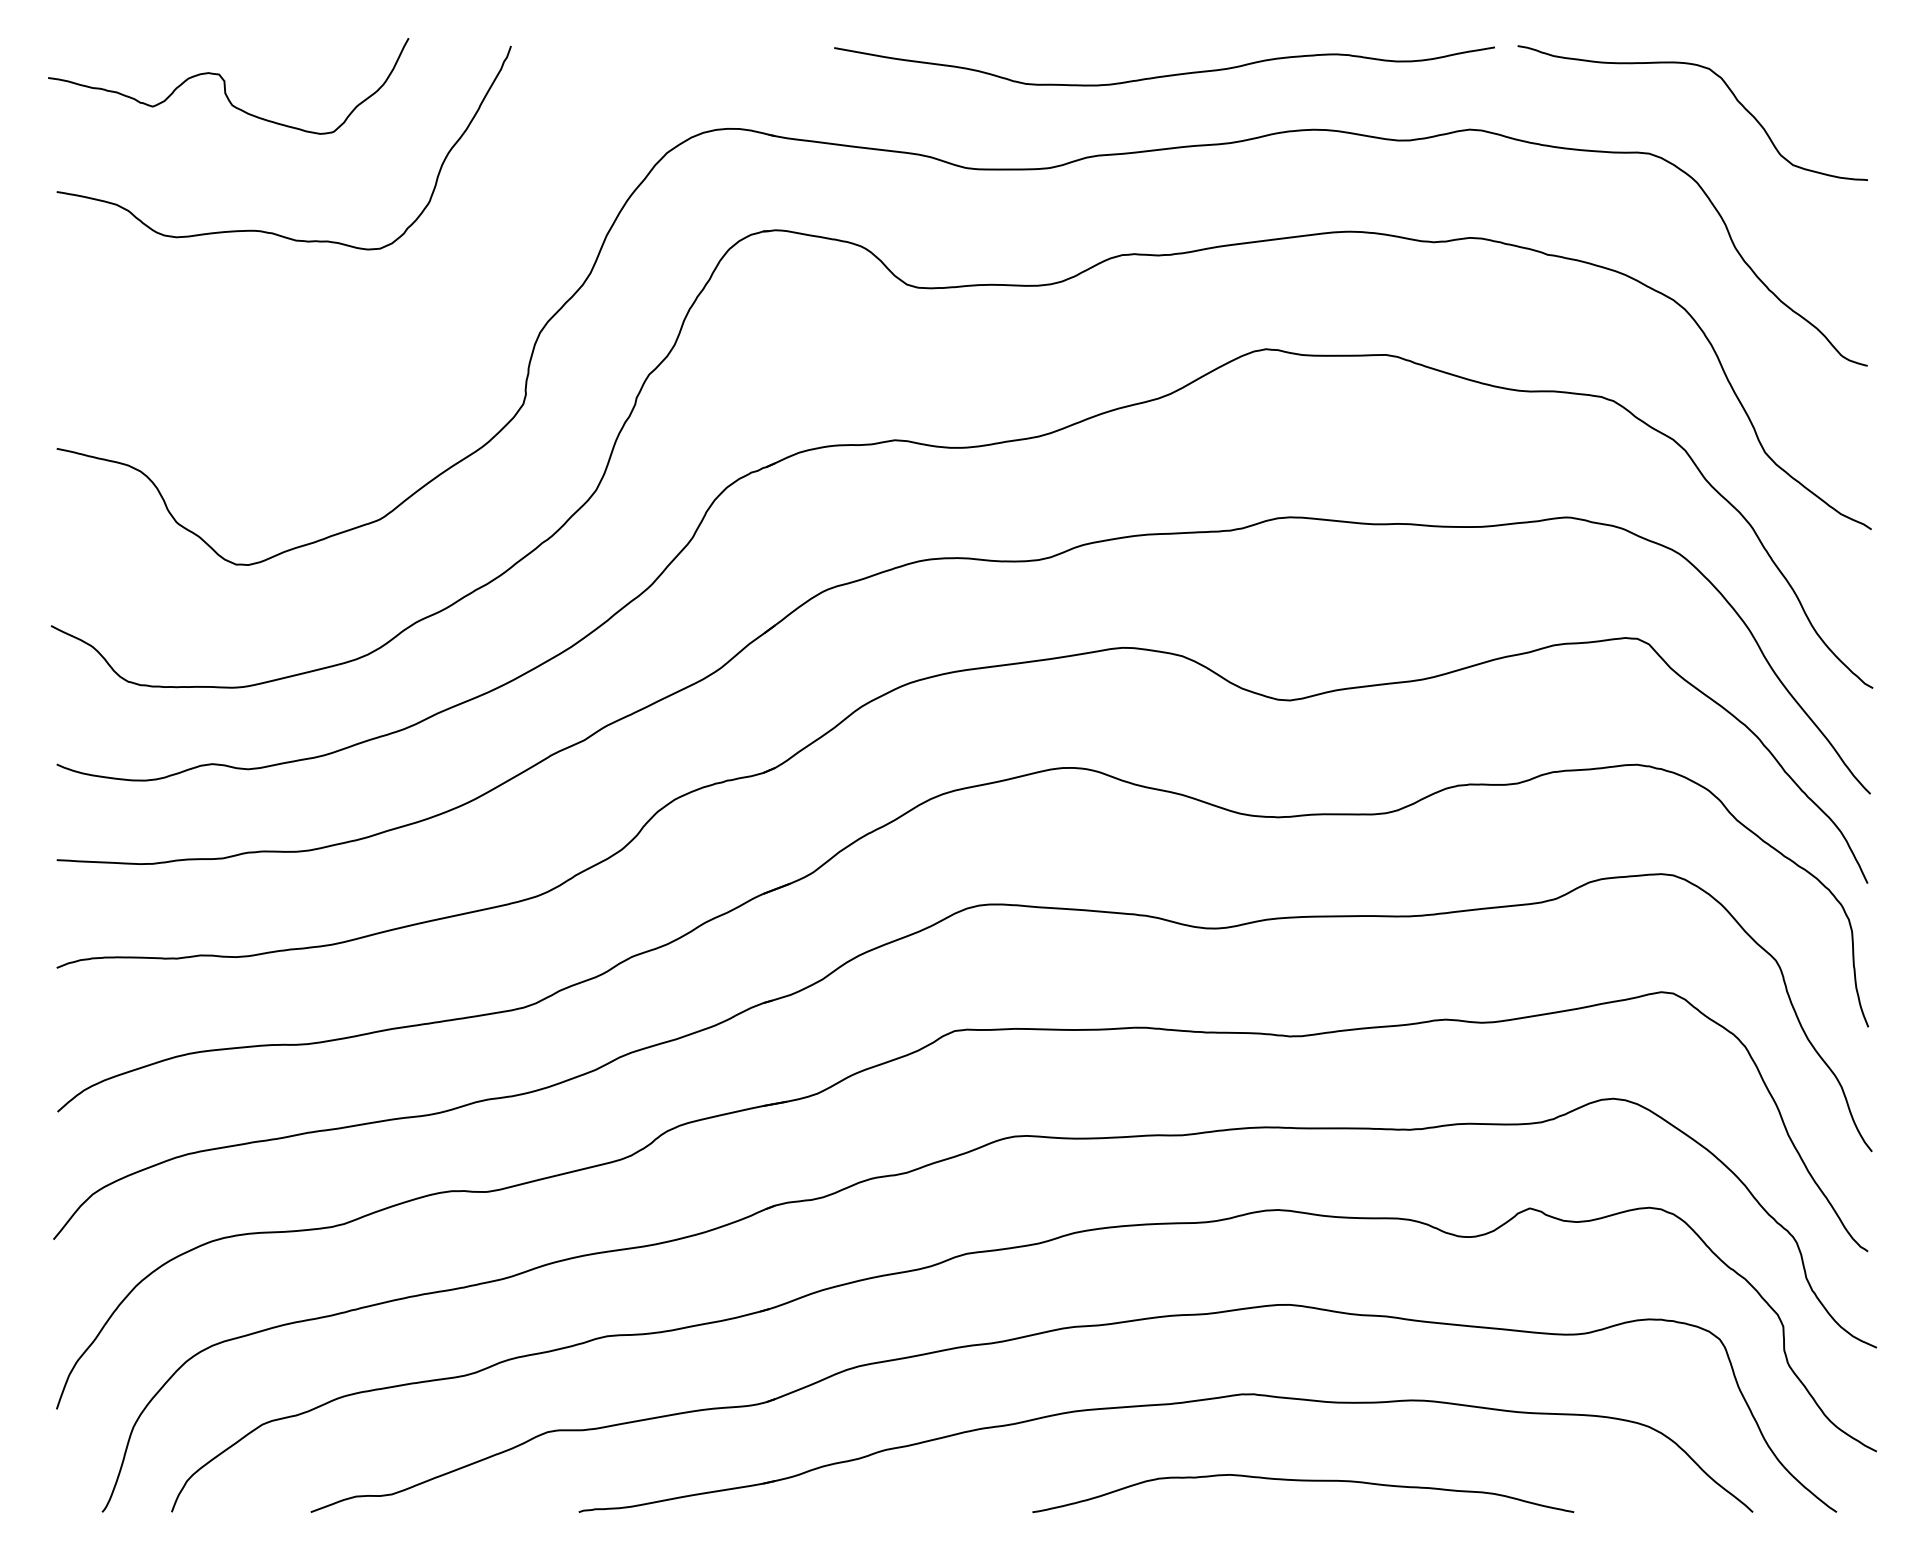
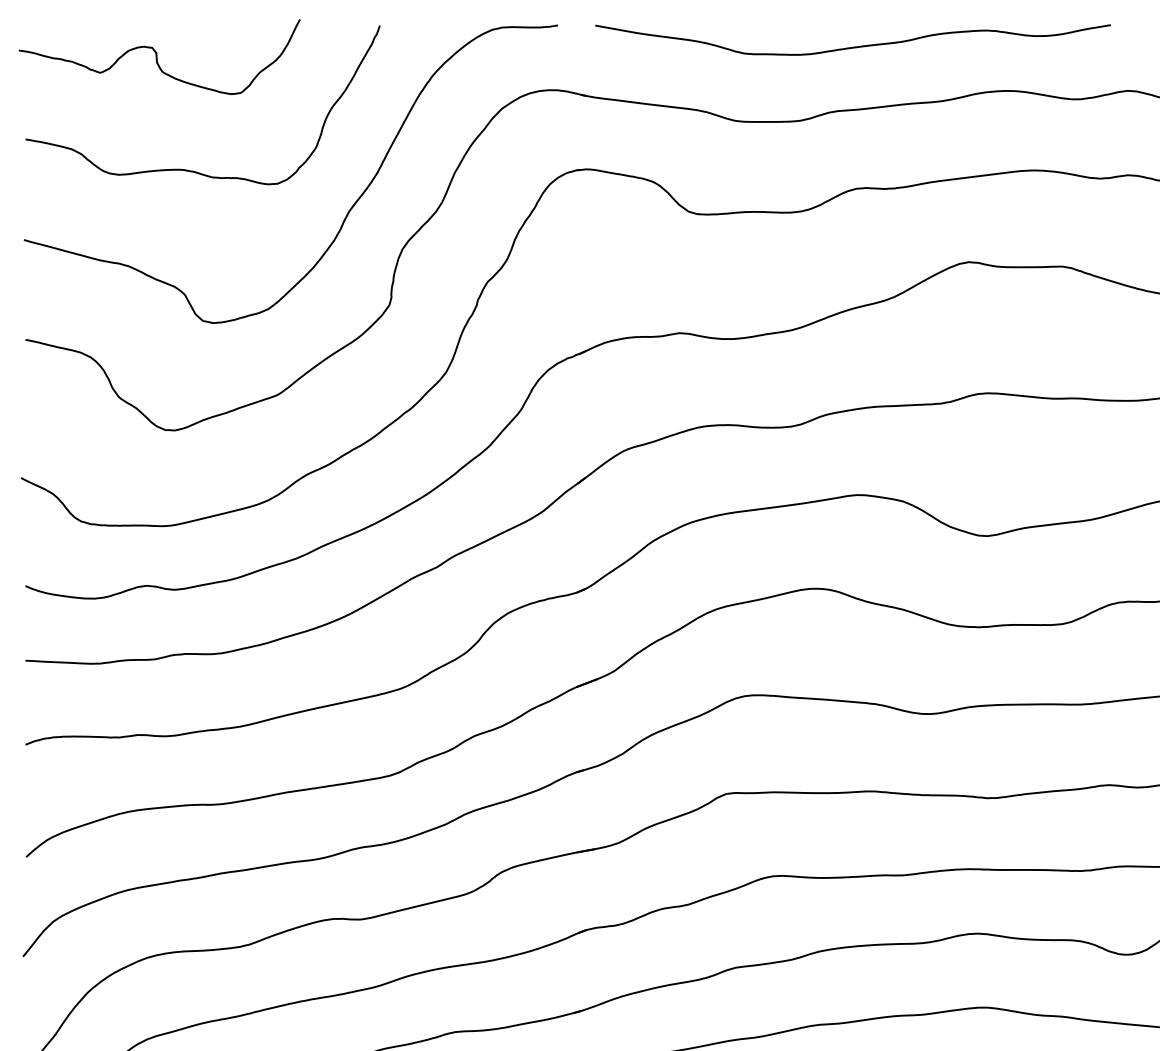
curve: (1164, 75) -> (853, 47), moved
curve: (471, 282) -> (349, 210), added

